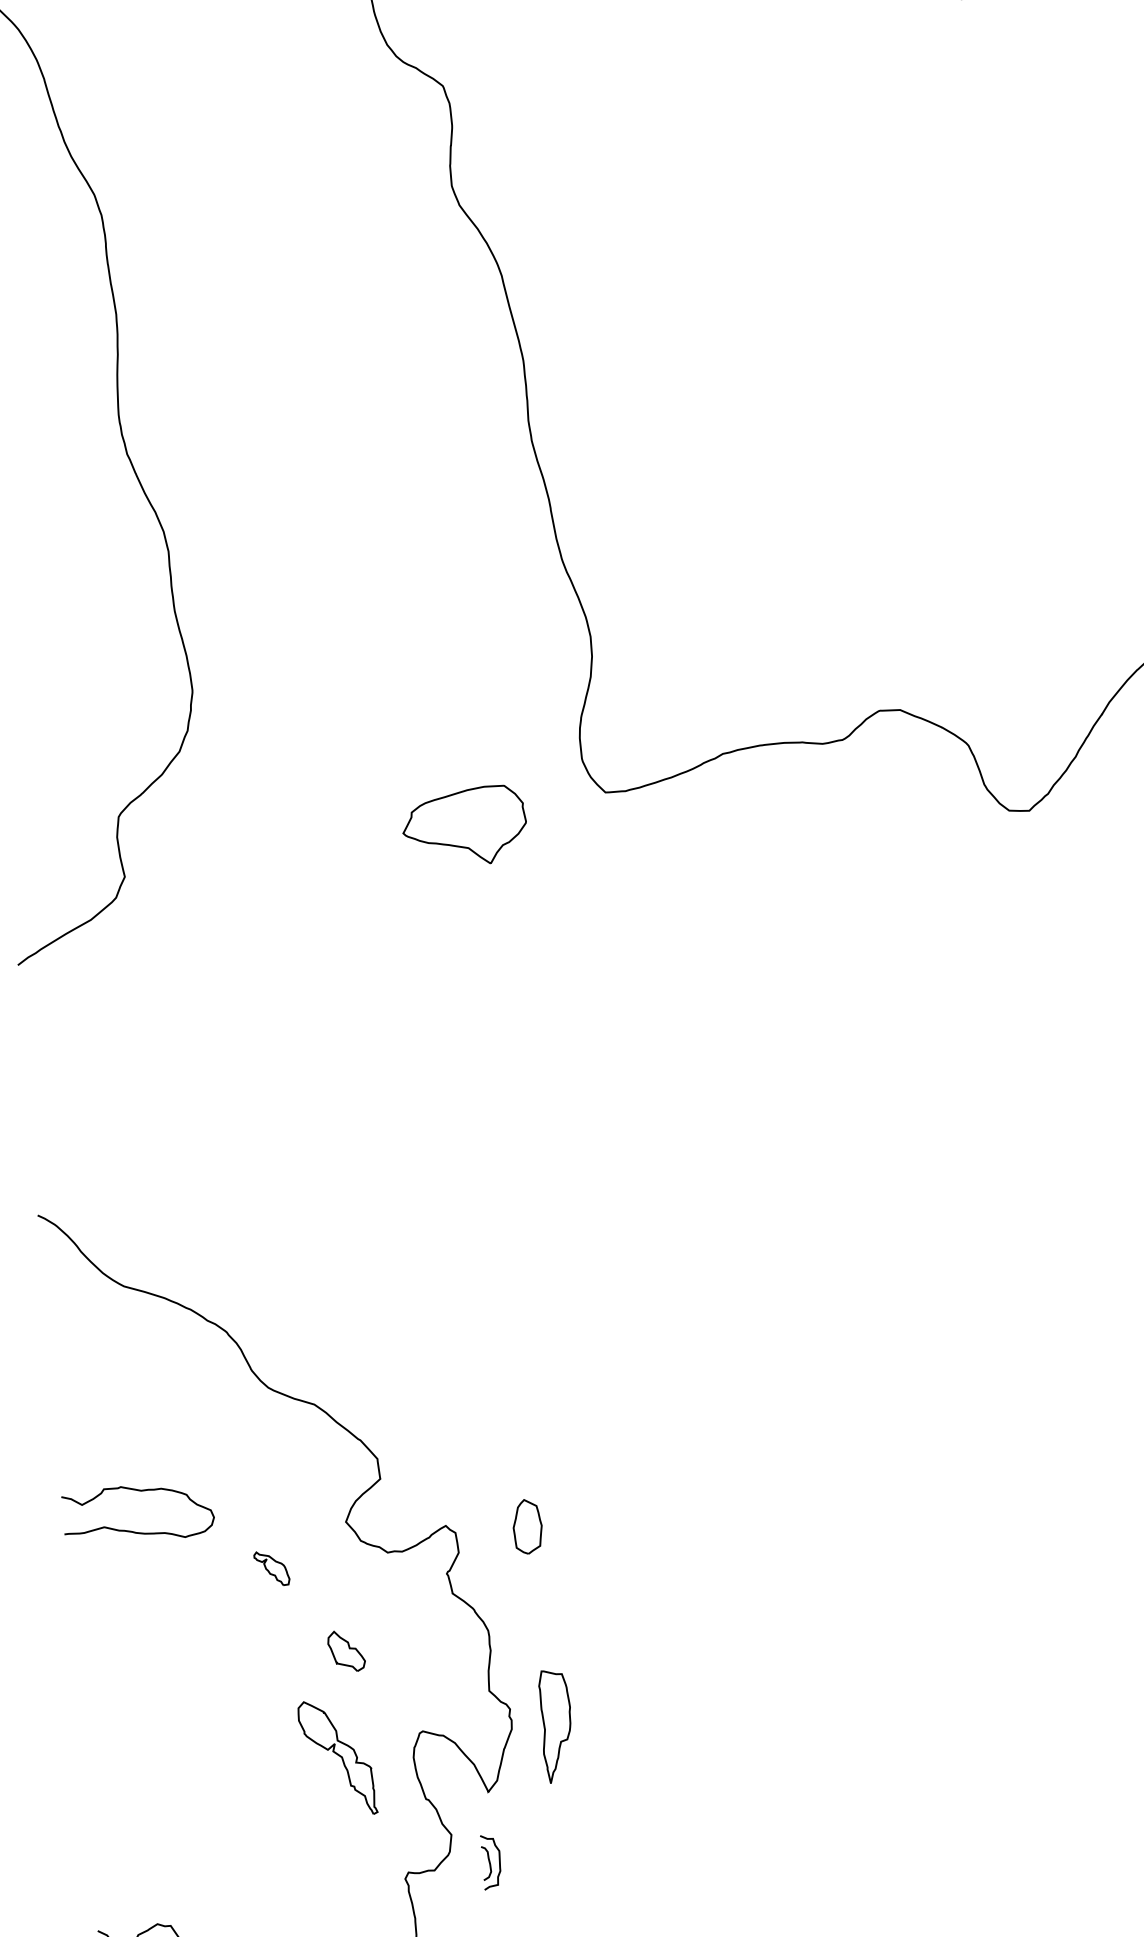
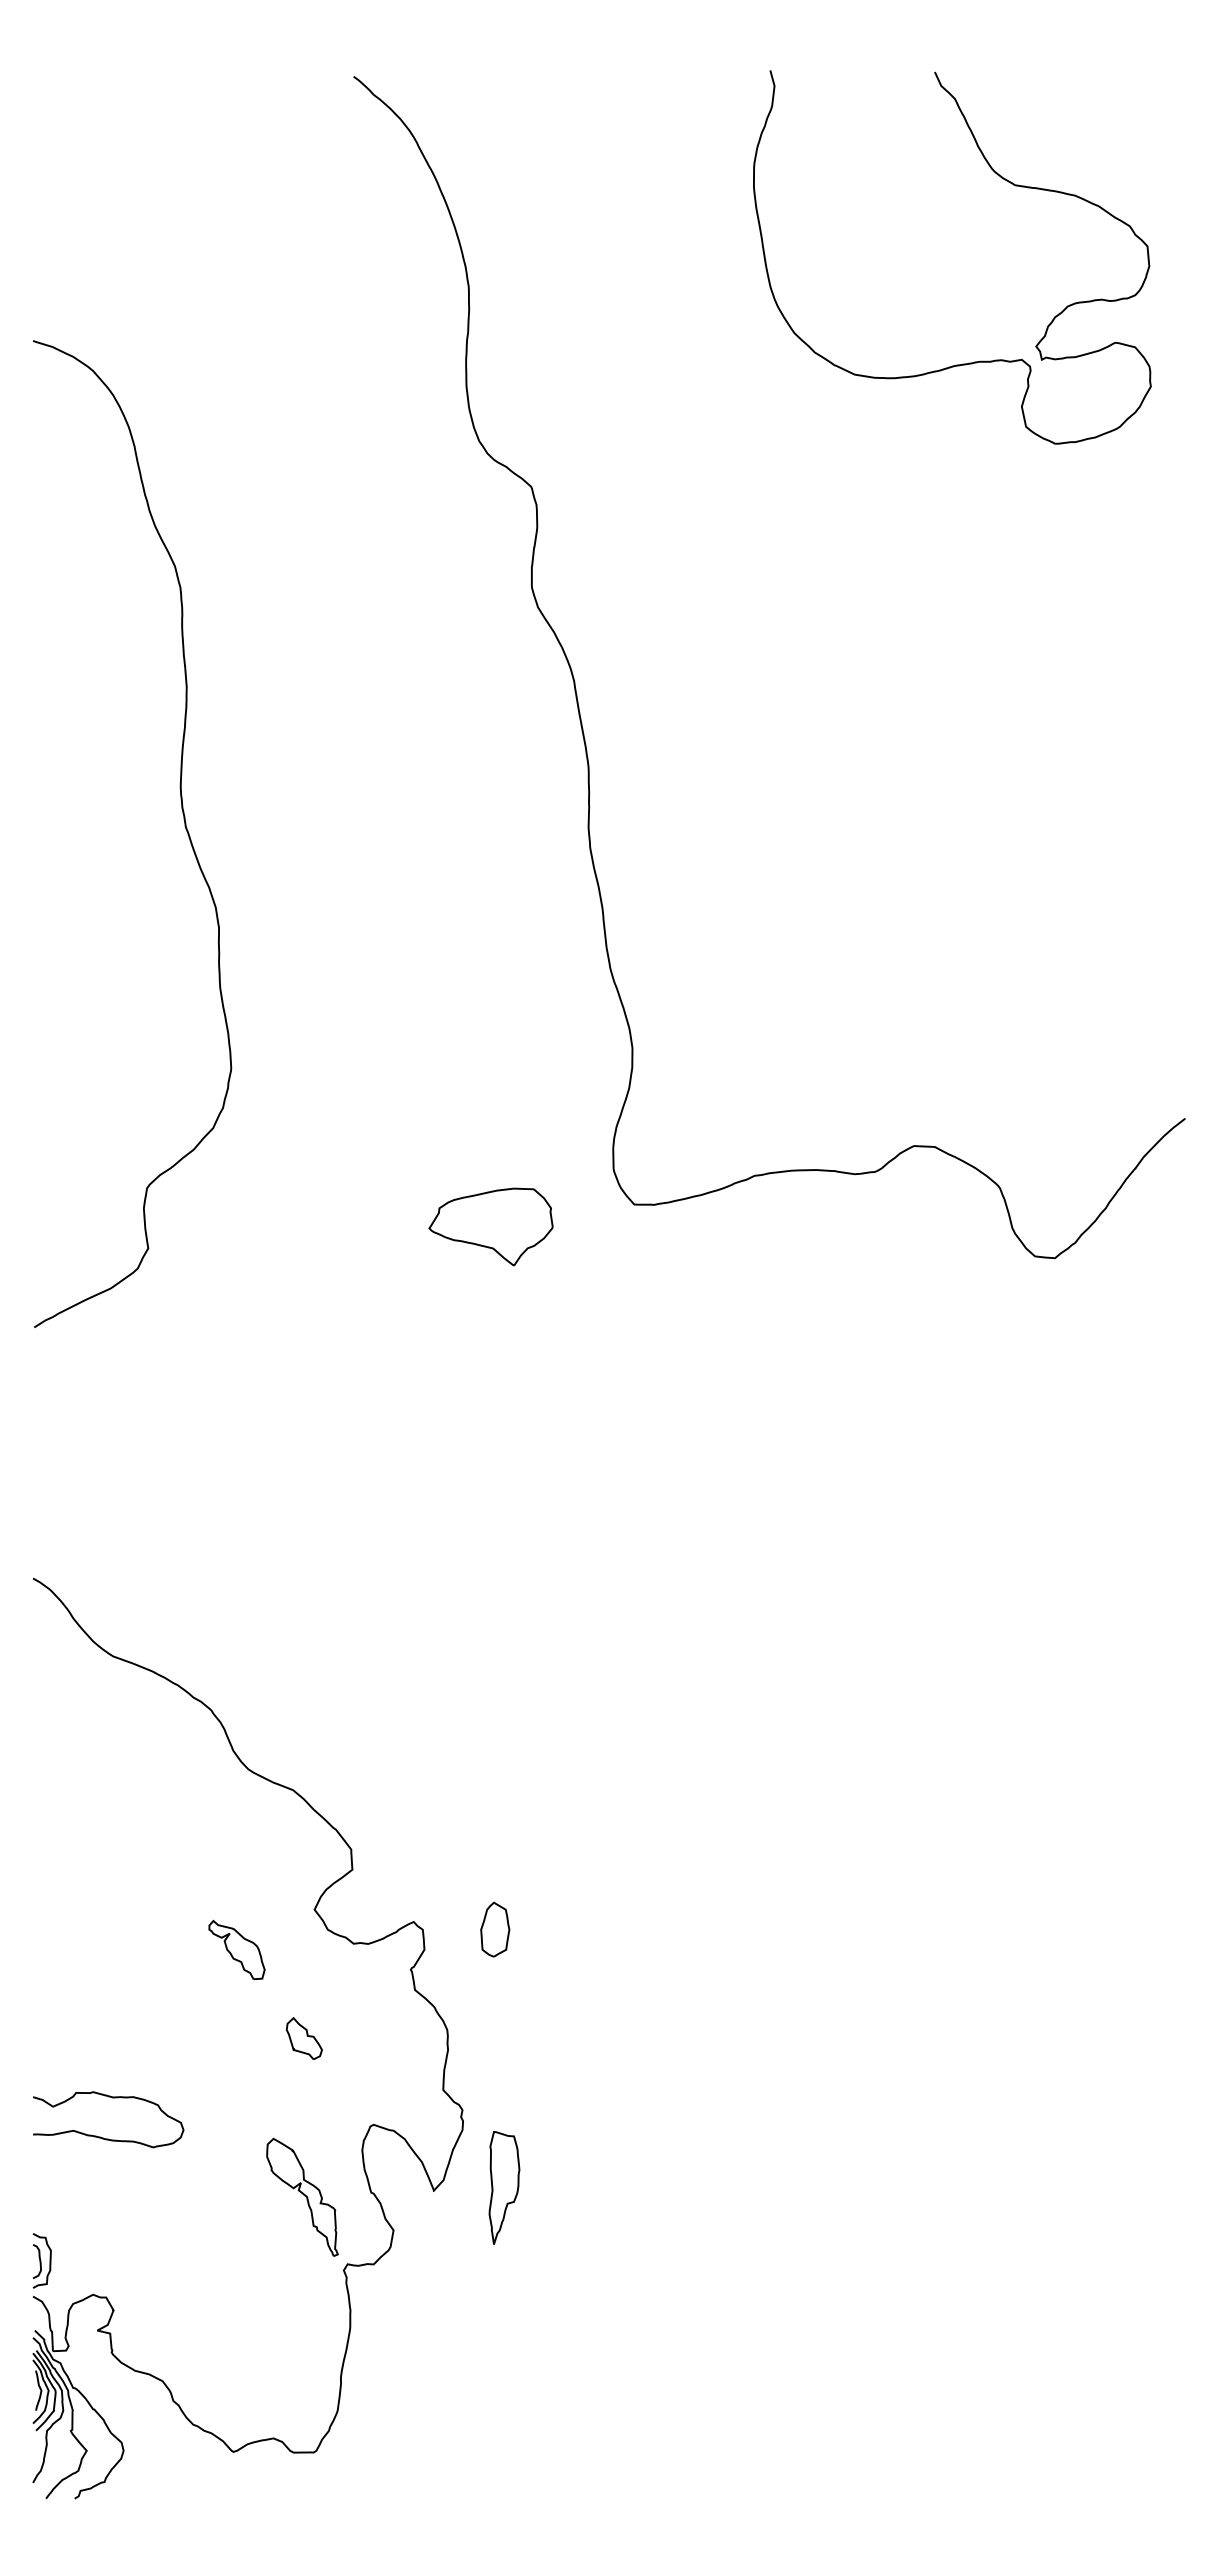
curve: (134, 1531) -> (103, 2137), moved
part: (271, 1568) -> (236, 1949), size x1.67
part: (556, 1725) -> (504, 2187), moved
part: (337, 1757) -> (302, 2196), moved
part: (490, 1861) -> (41, 2260), moved

